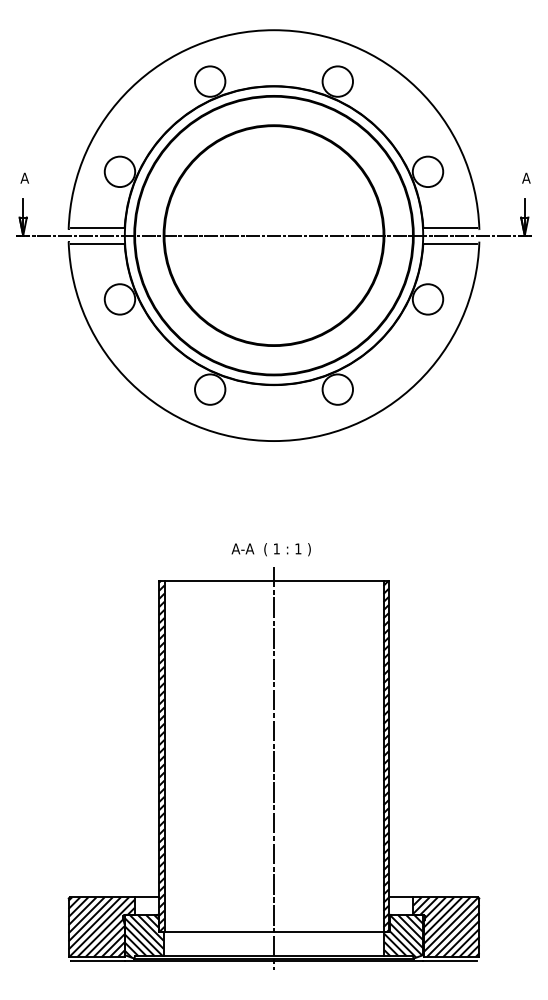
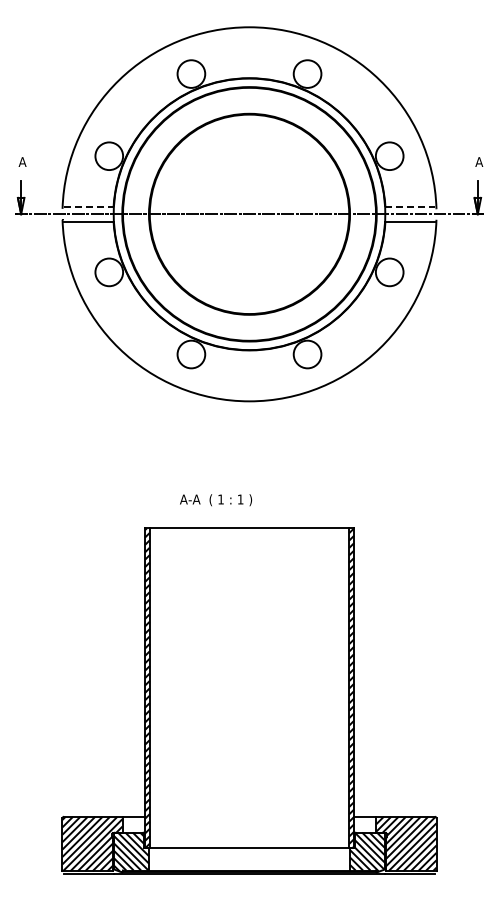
line: (97, 227) -> (88, 206), solid -> dashed
line: (450, 227) -> (410, 206), solid -> dashed
text: (271, 549) -> (216, 500), moved
line: (274, 767) -> (249, 698), removed

